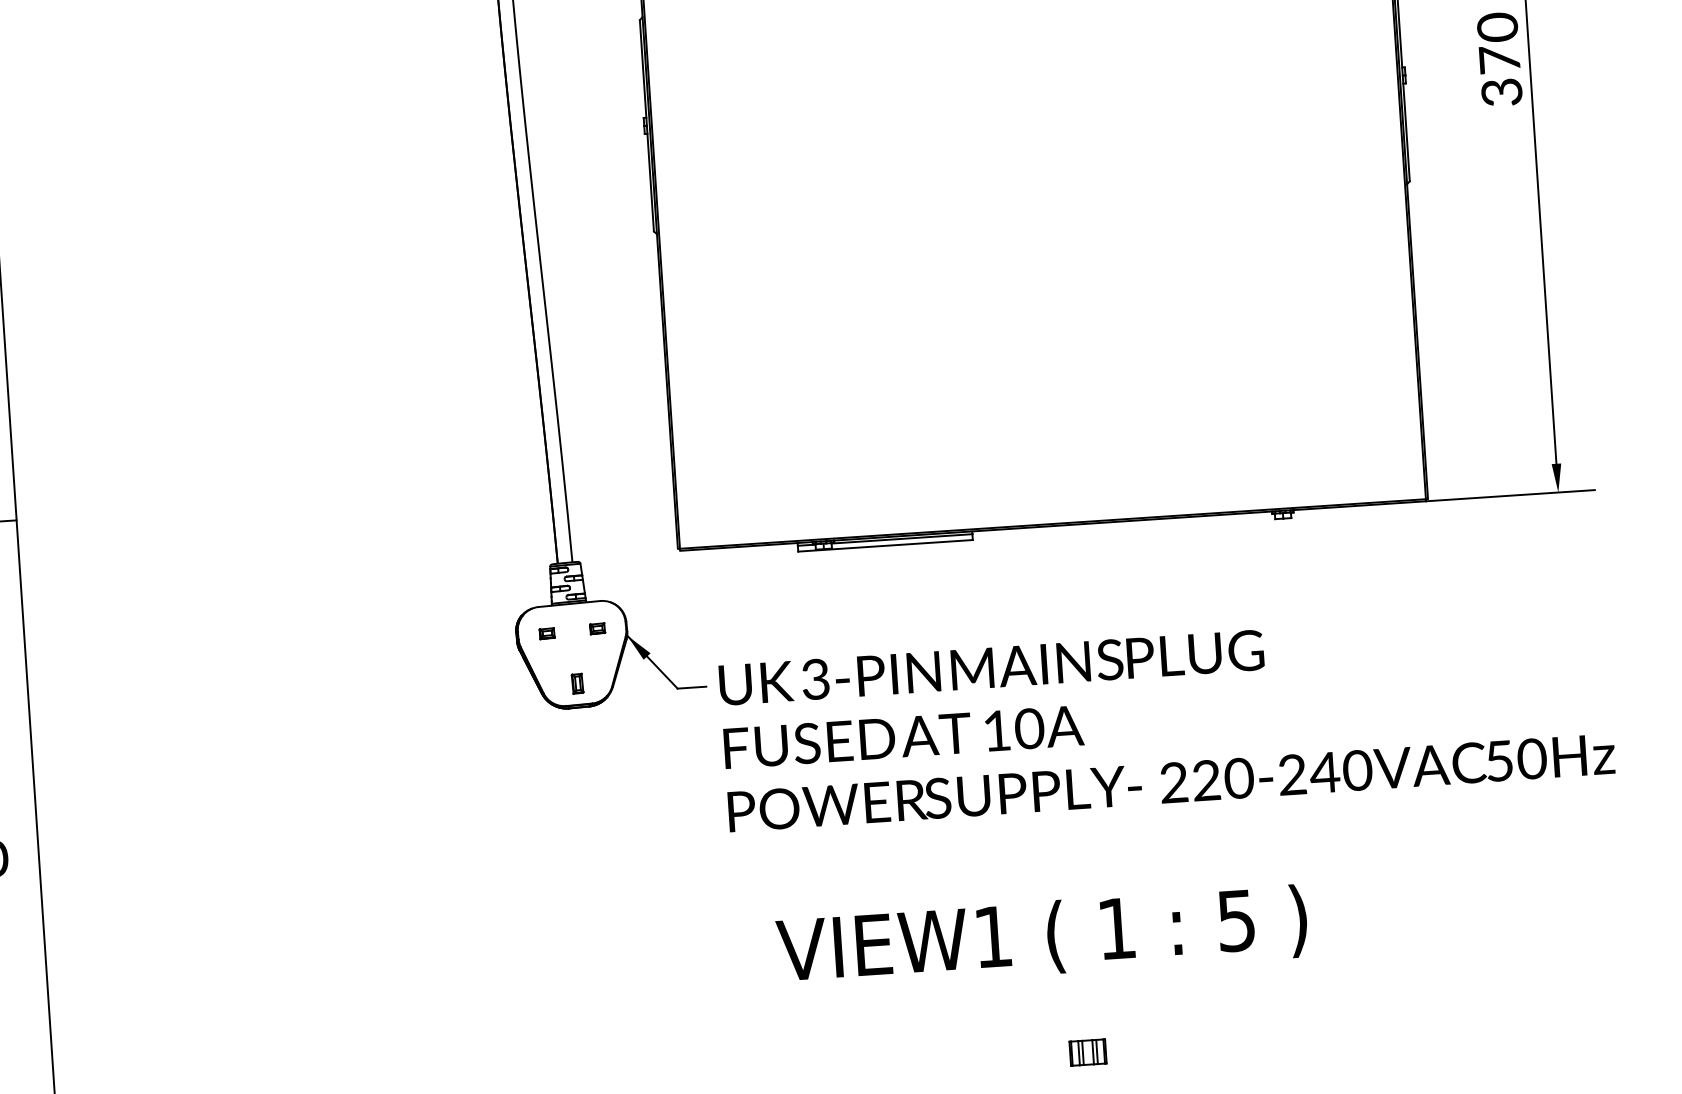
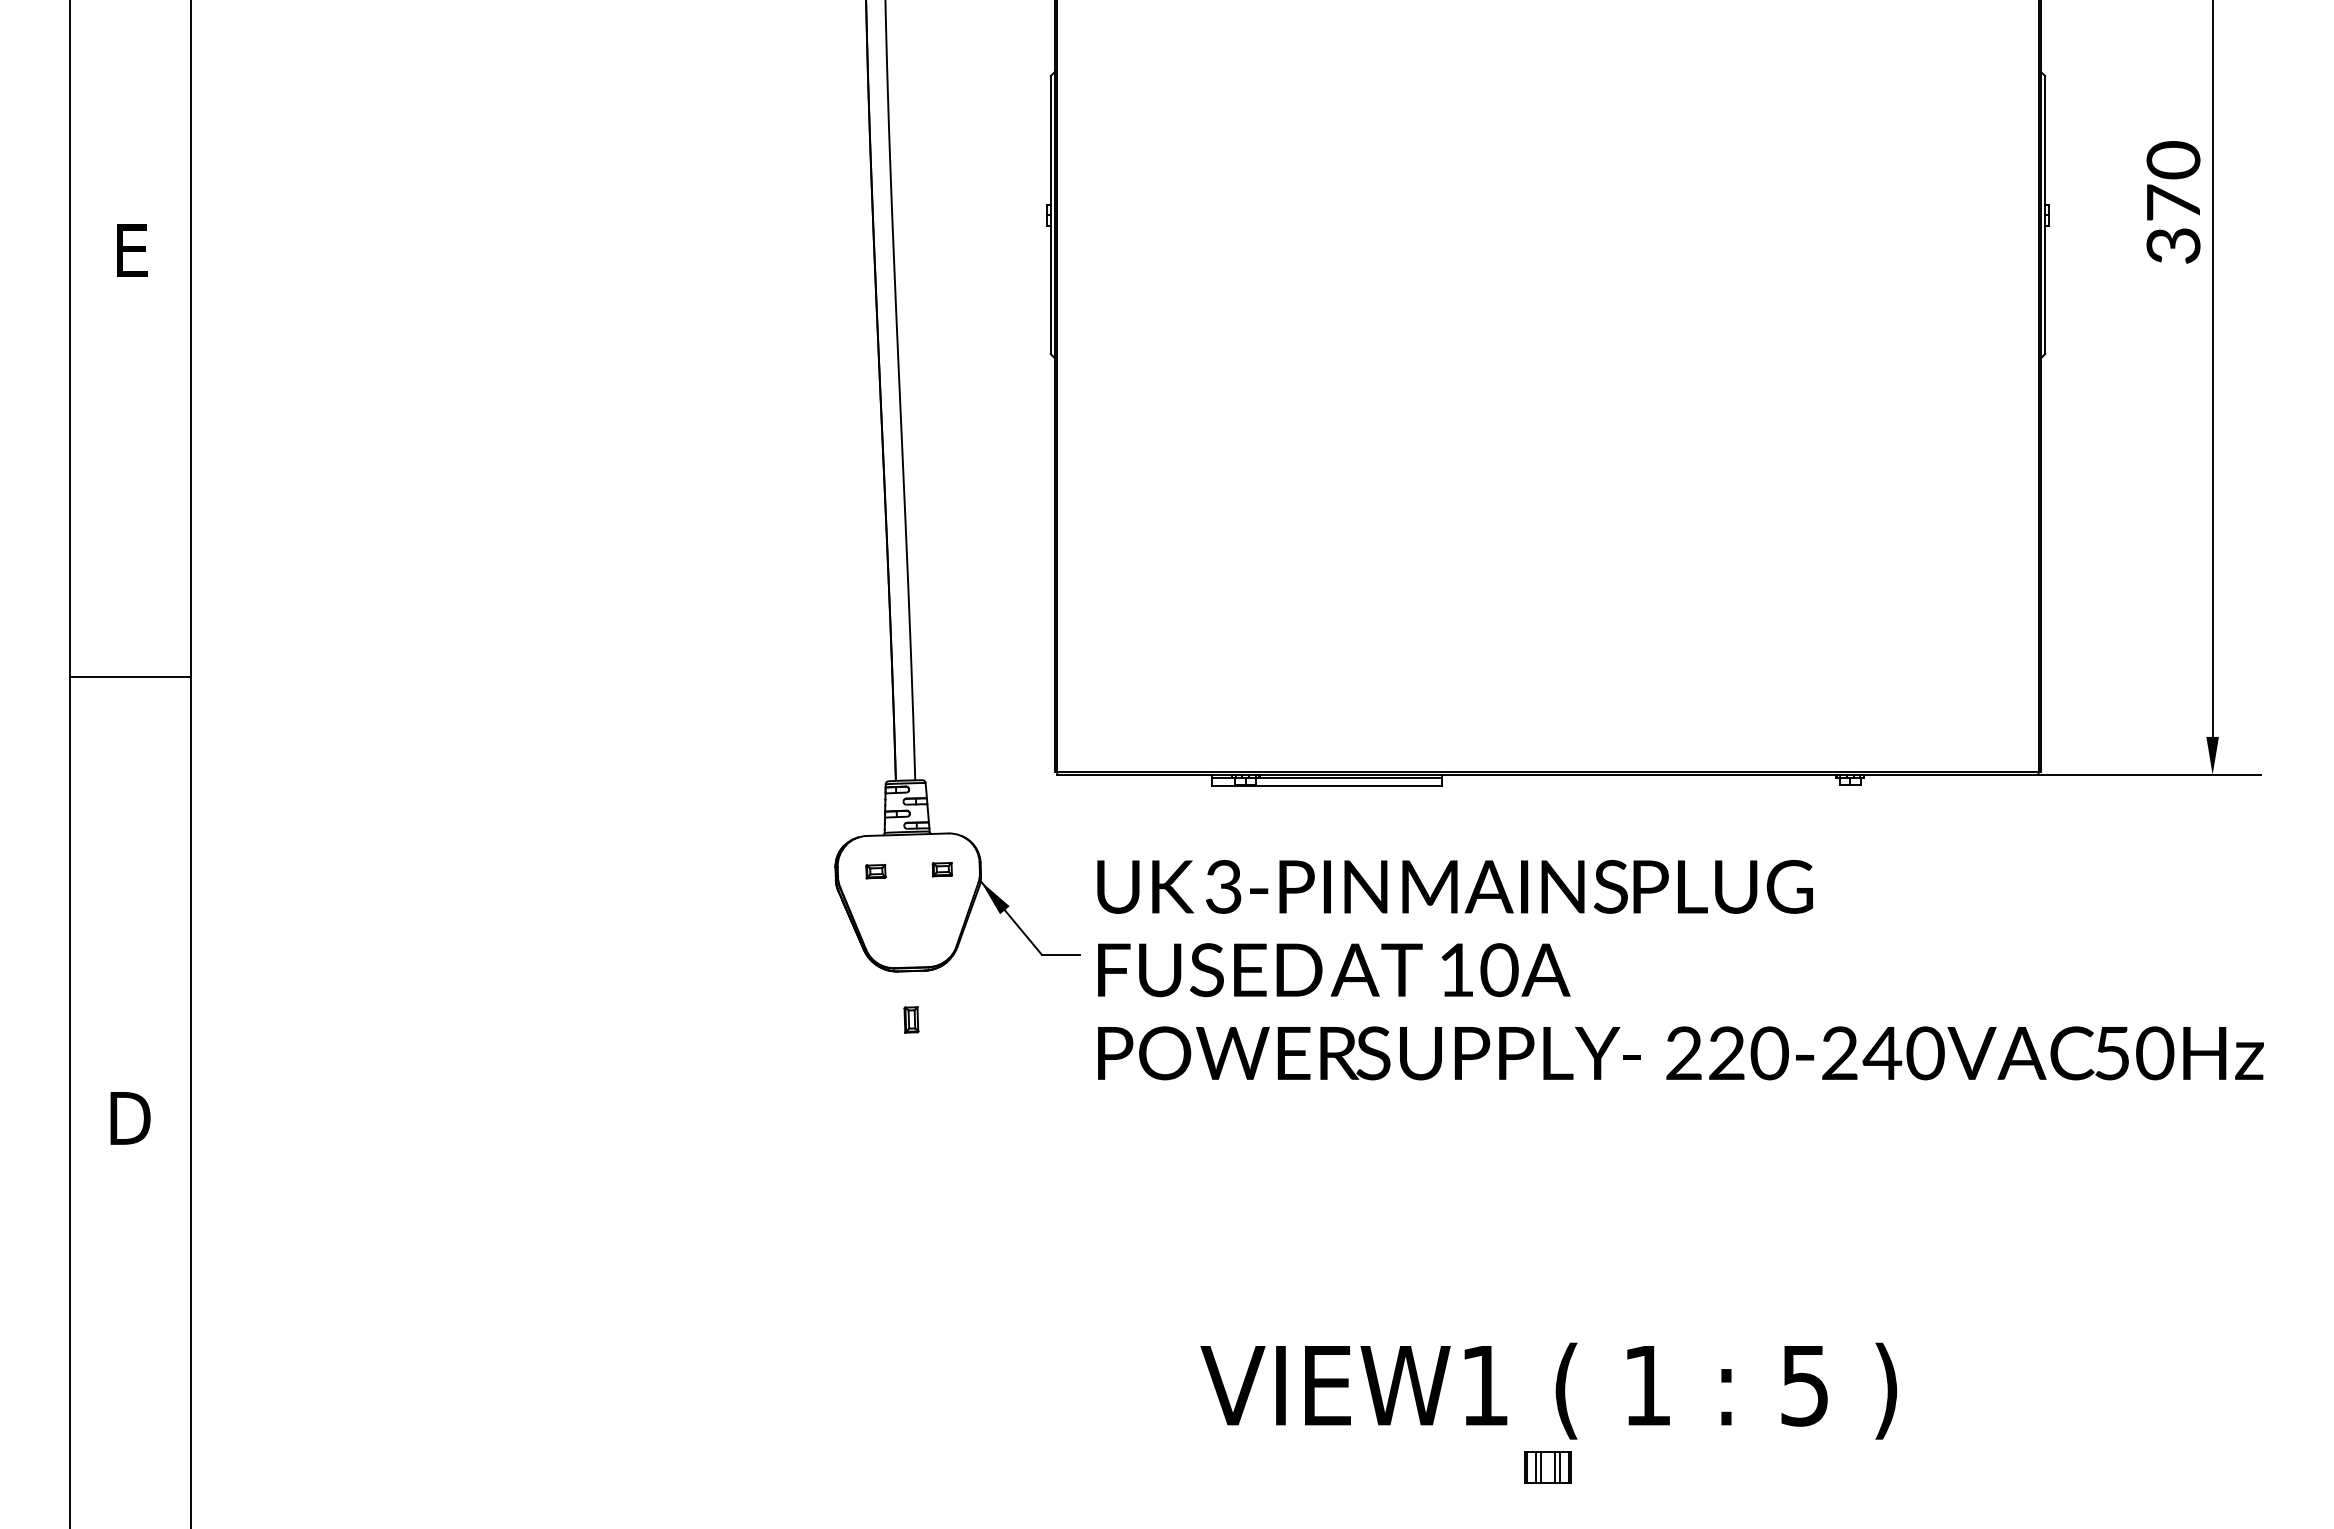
part: (577, 683) -> (911, 1019), moved
text: (1167, 719) -> (1680, 970), moved
text: (1041, 937) -> (1548, 1390), moved

